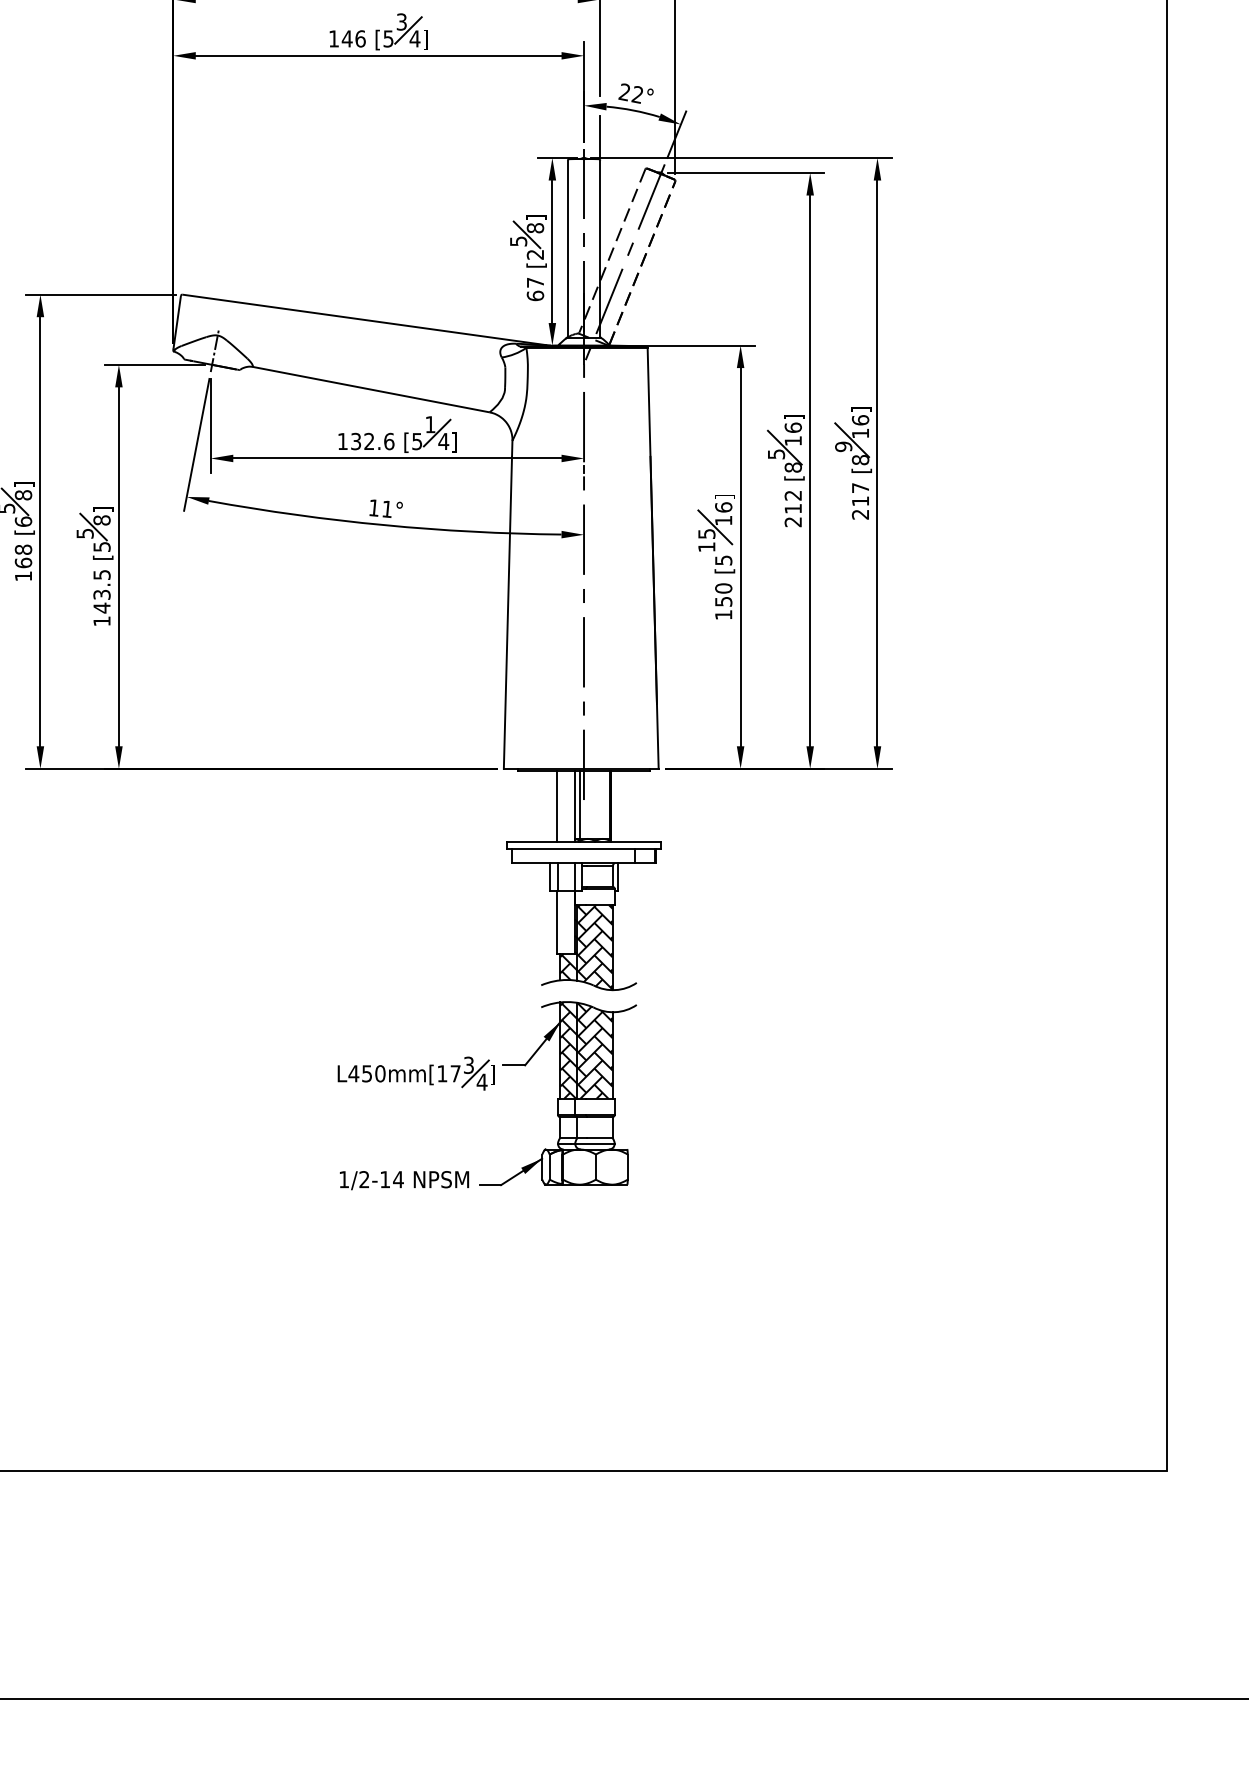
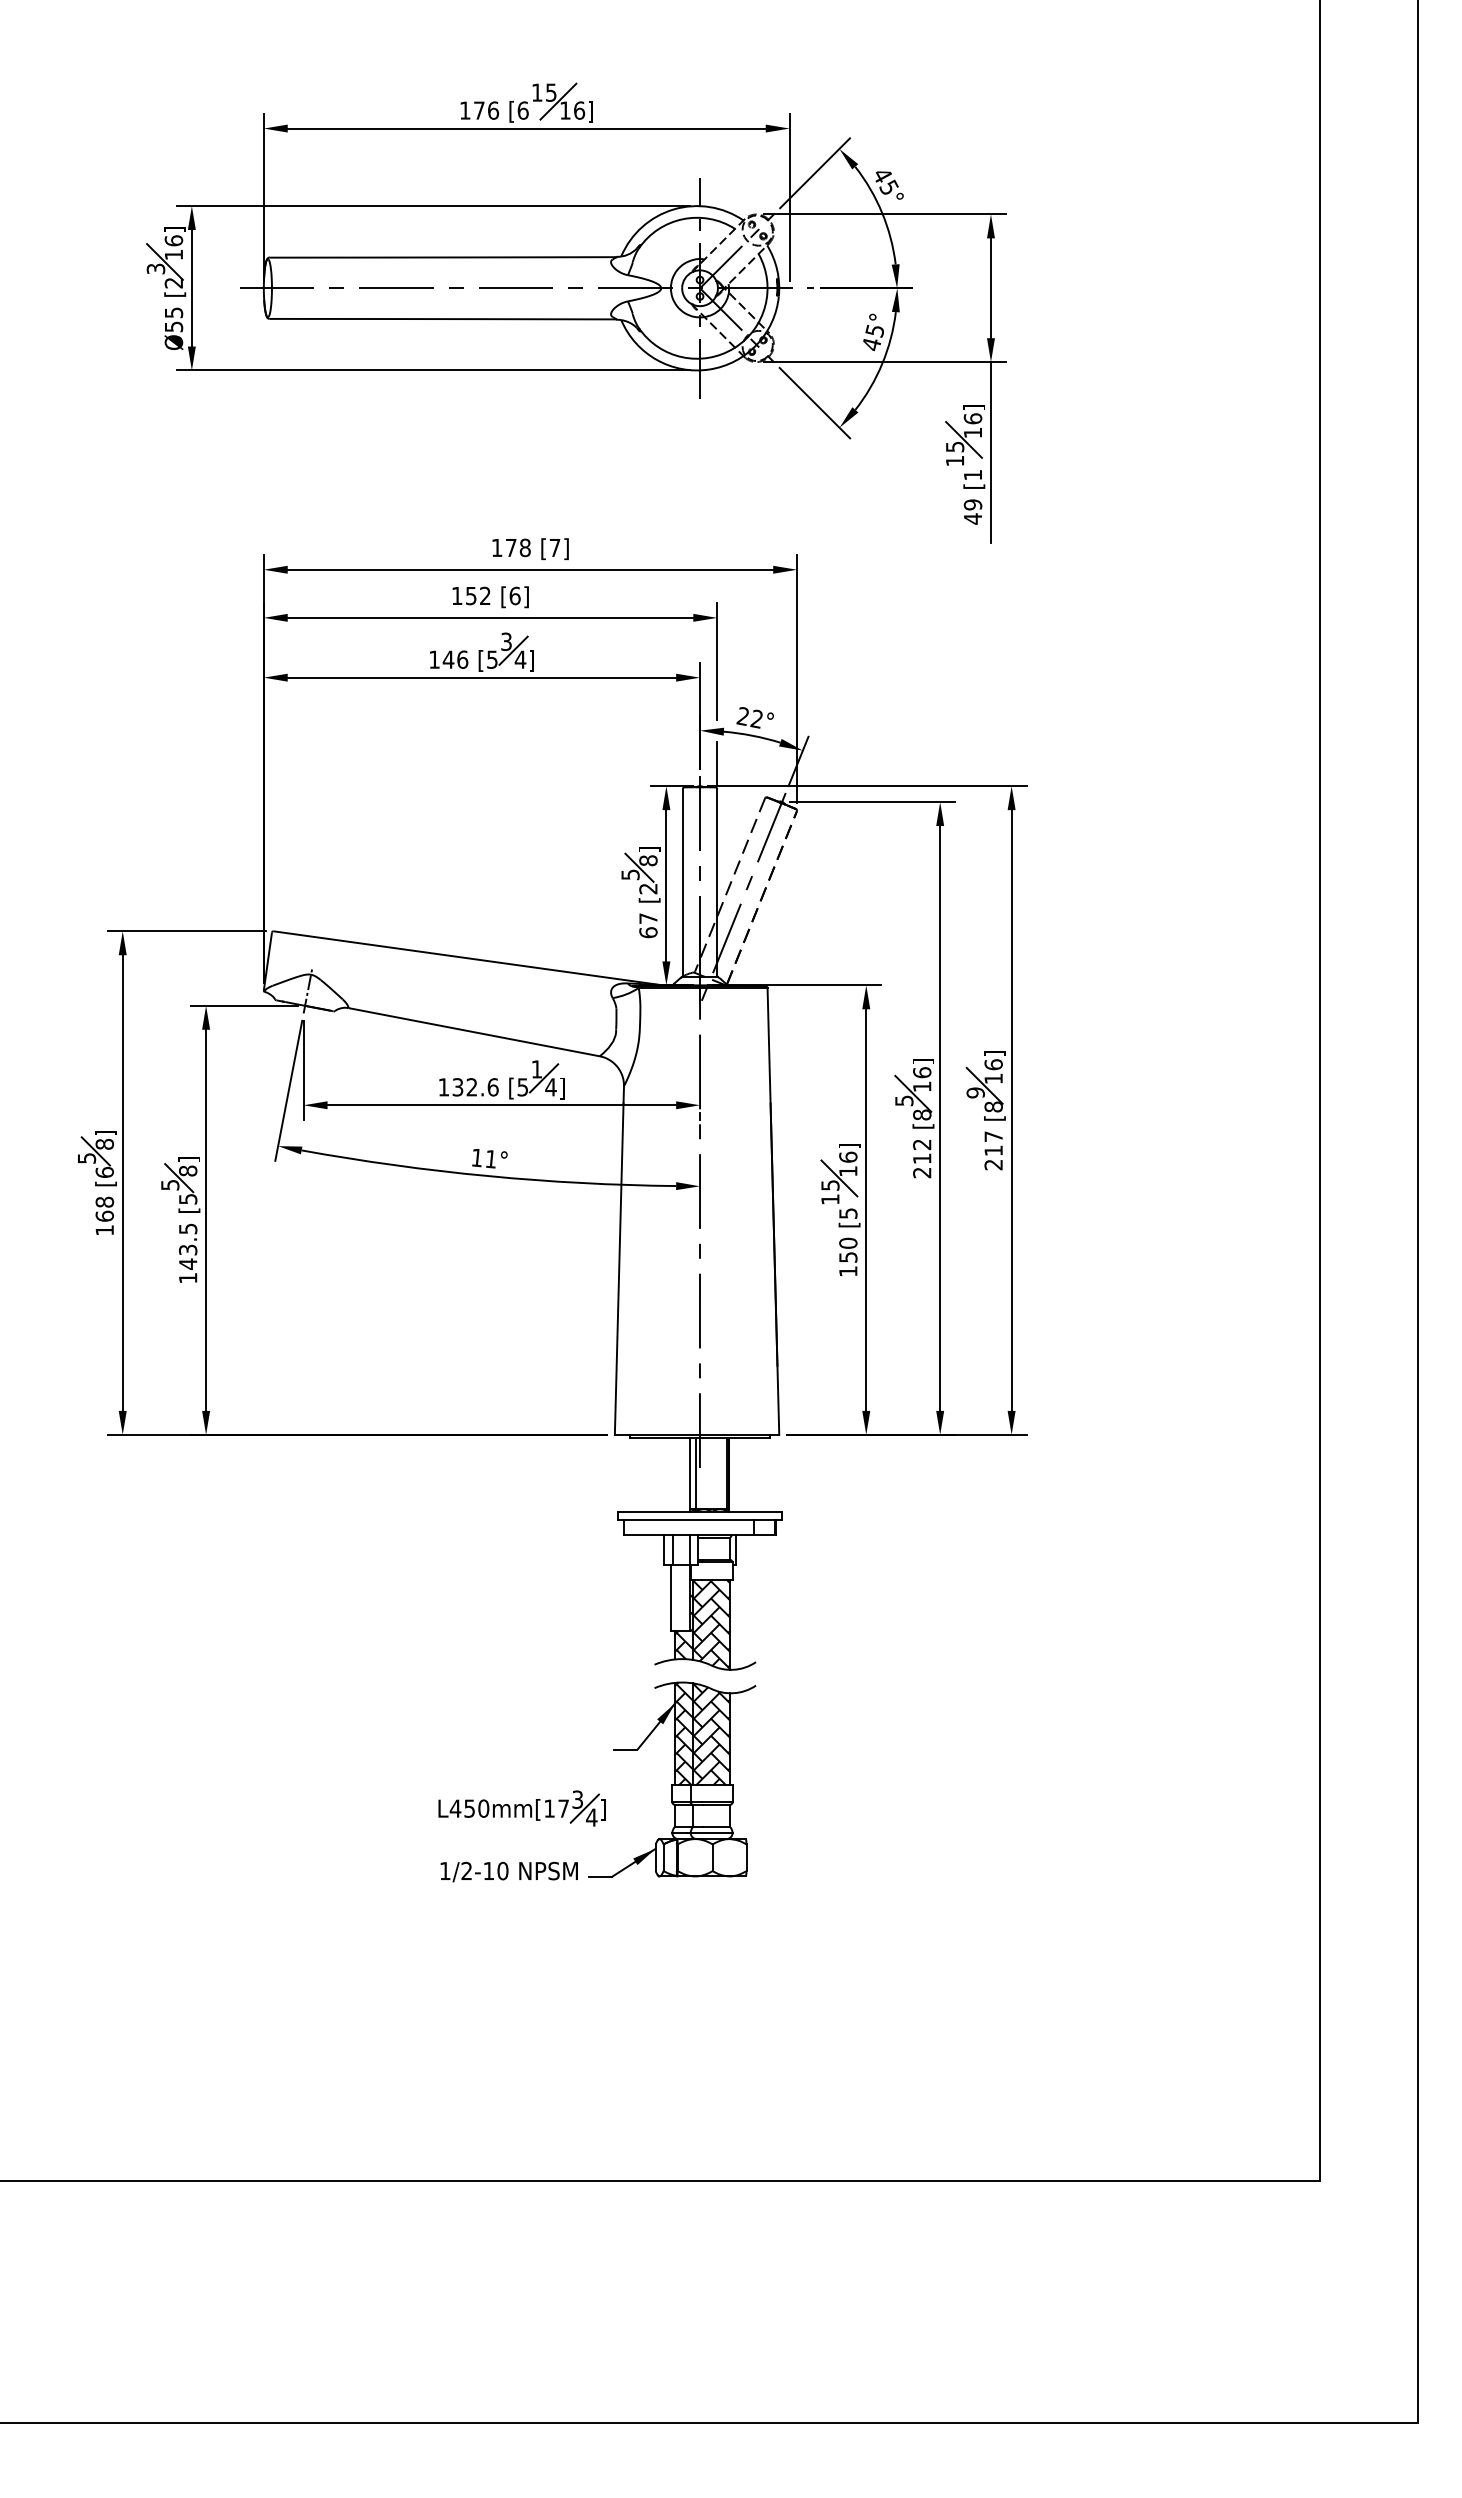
line: (557, 806) -> (671, 1474), removed
part: (415, 1073) -> (521, 1808), moved
text: (398, 1179) -> (502, 1870), 1/2-14 -> 1/2-10

